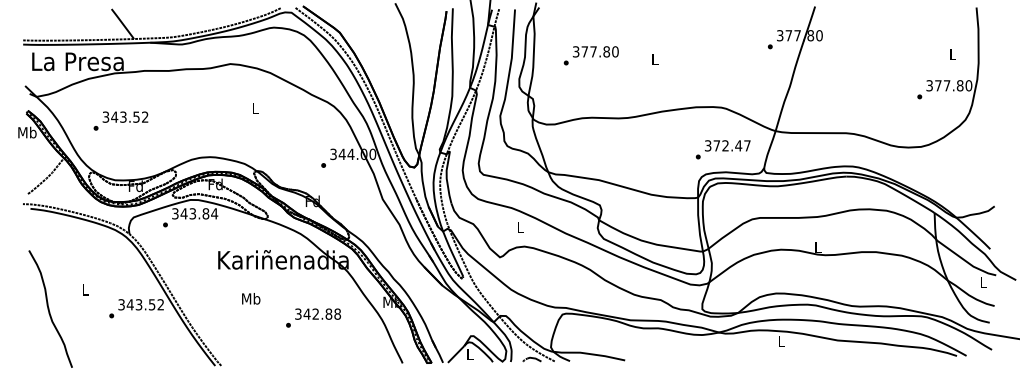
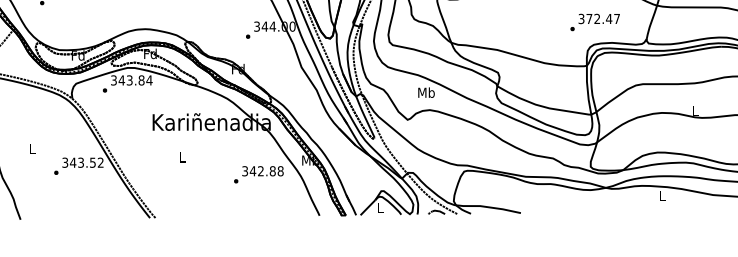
text: (723, 149) -> (595, 22), moved
text: (520, 227) -> (426, 92), L -> Mb
text: (251, 298) -> (182, 157), Mb -> L
text: (313, 317) -> (258, 174), moved

